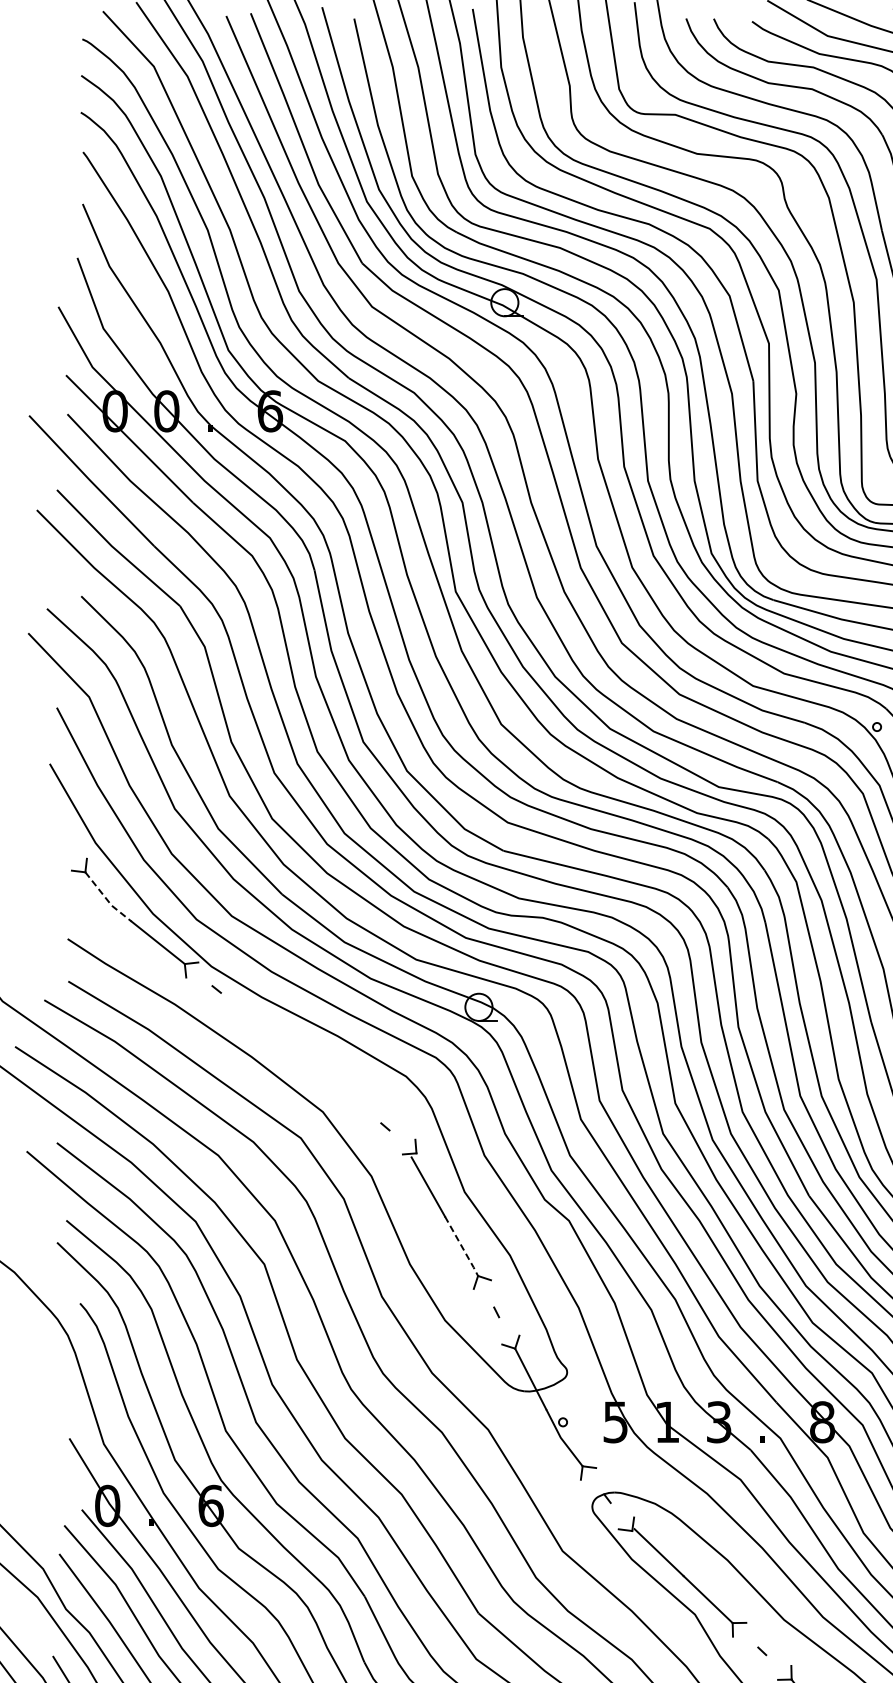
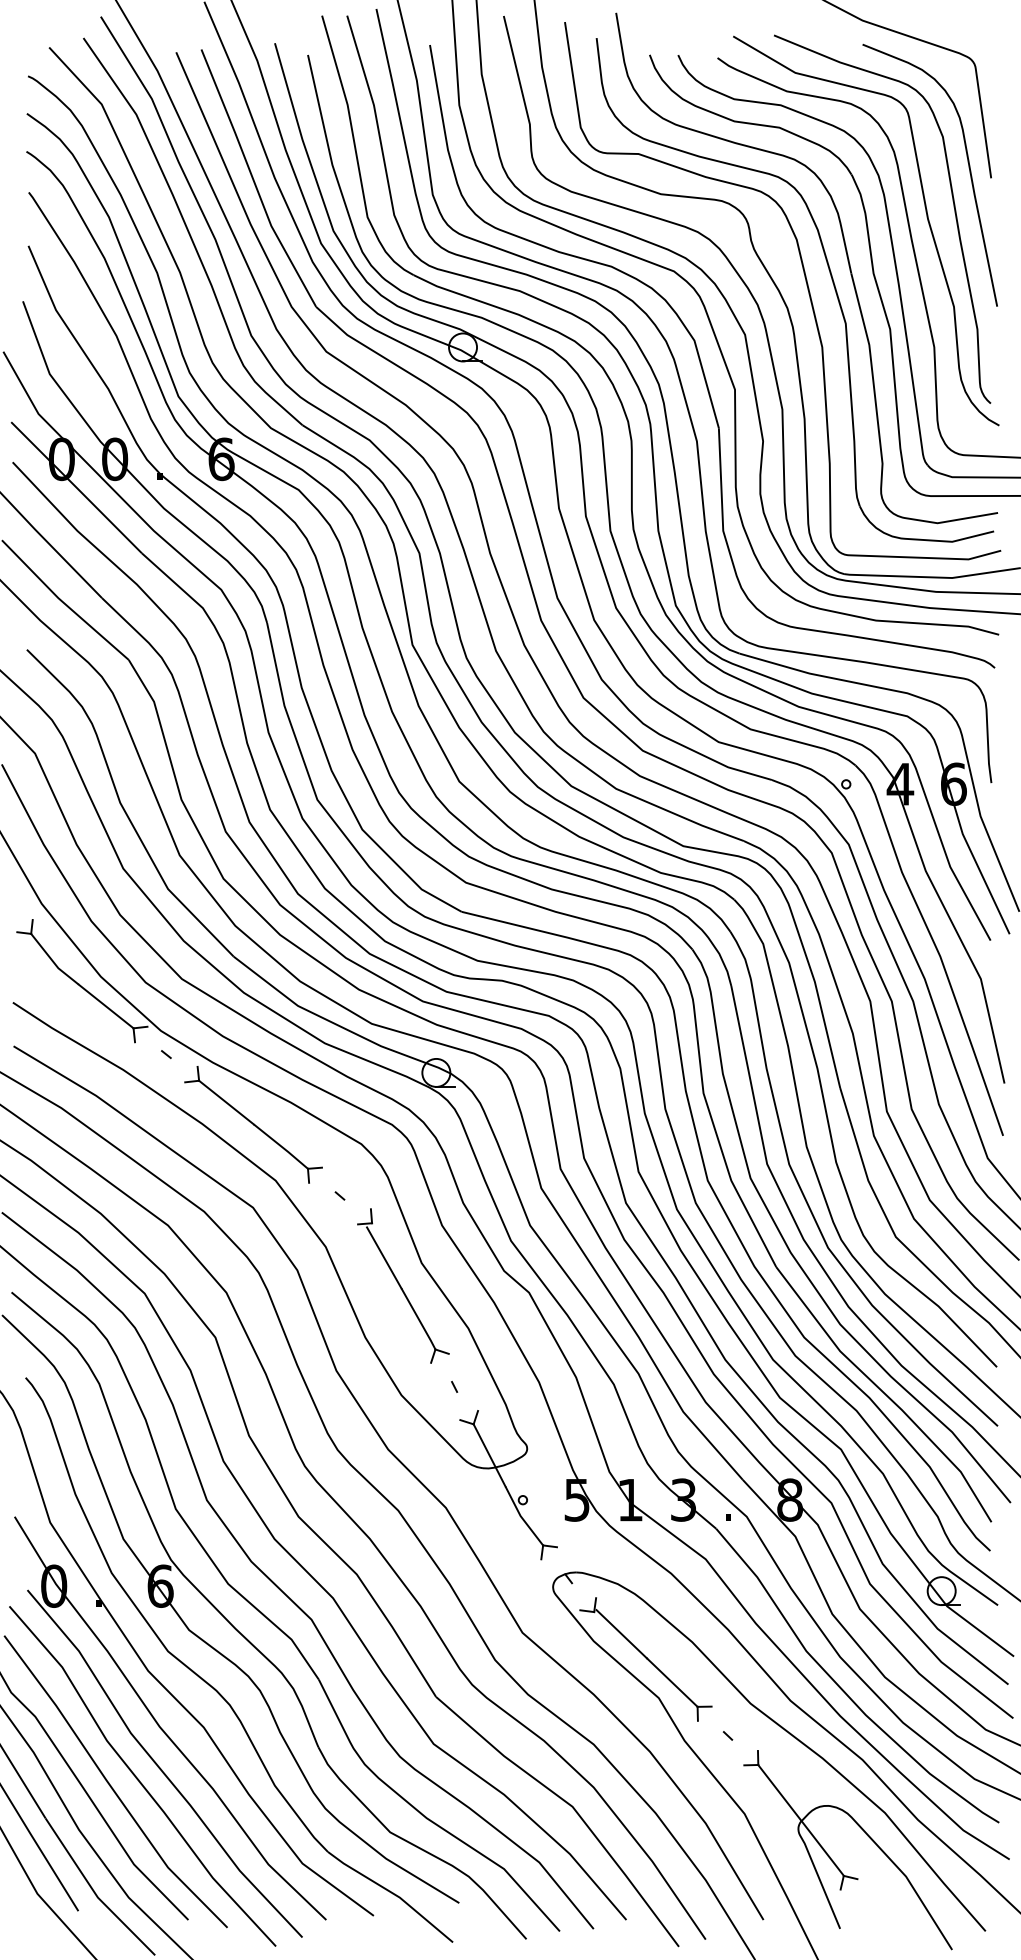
line: (107, 900) -> (53, 962), dashed -> solid
part: (301, 1057) -> (253, 1124), added
line: (461, 1246) -> (418, 1319), dashed -> solid

